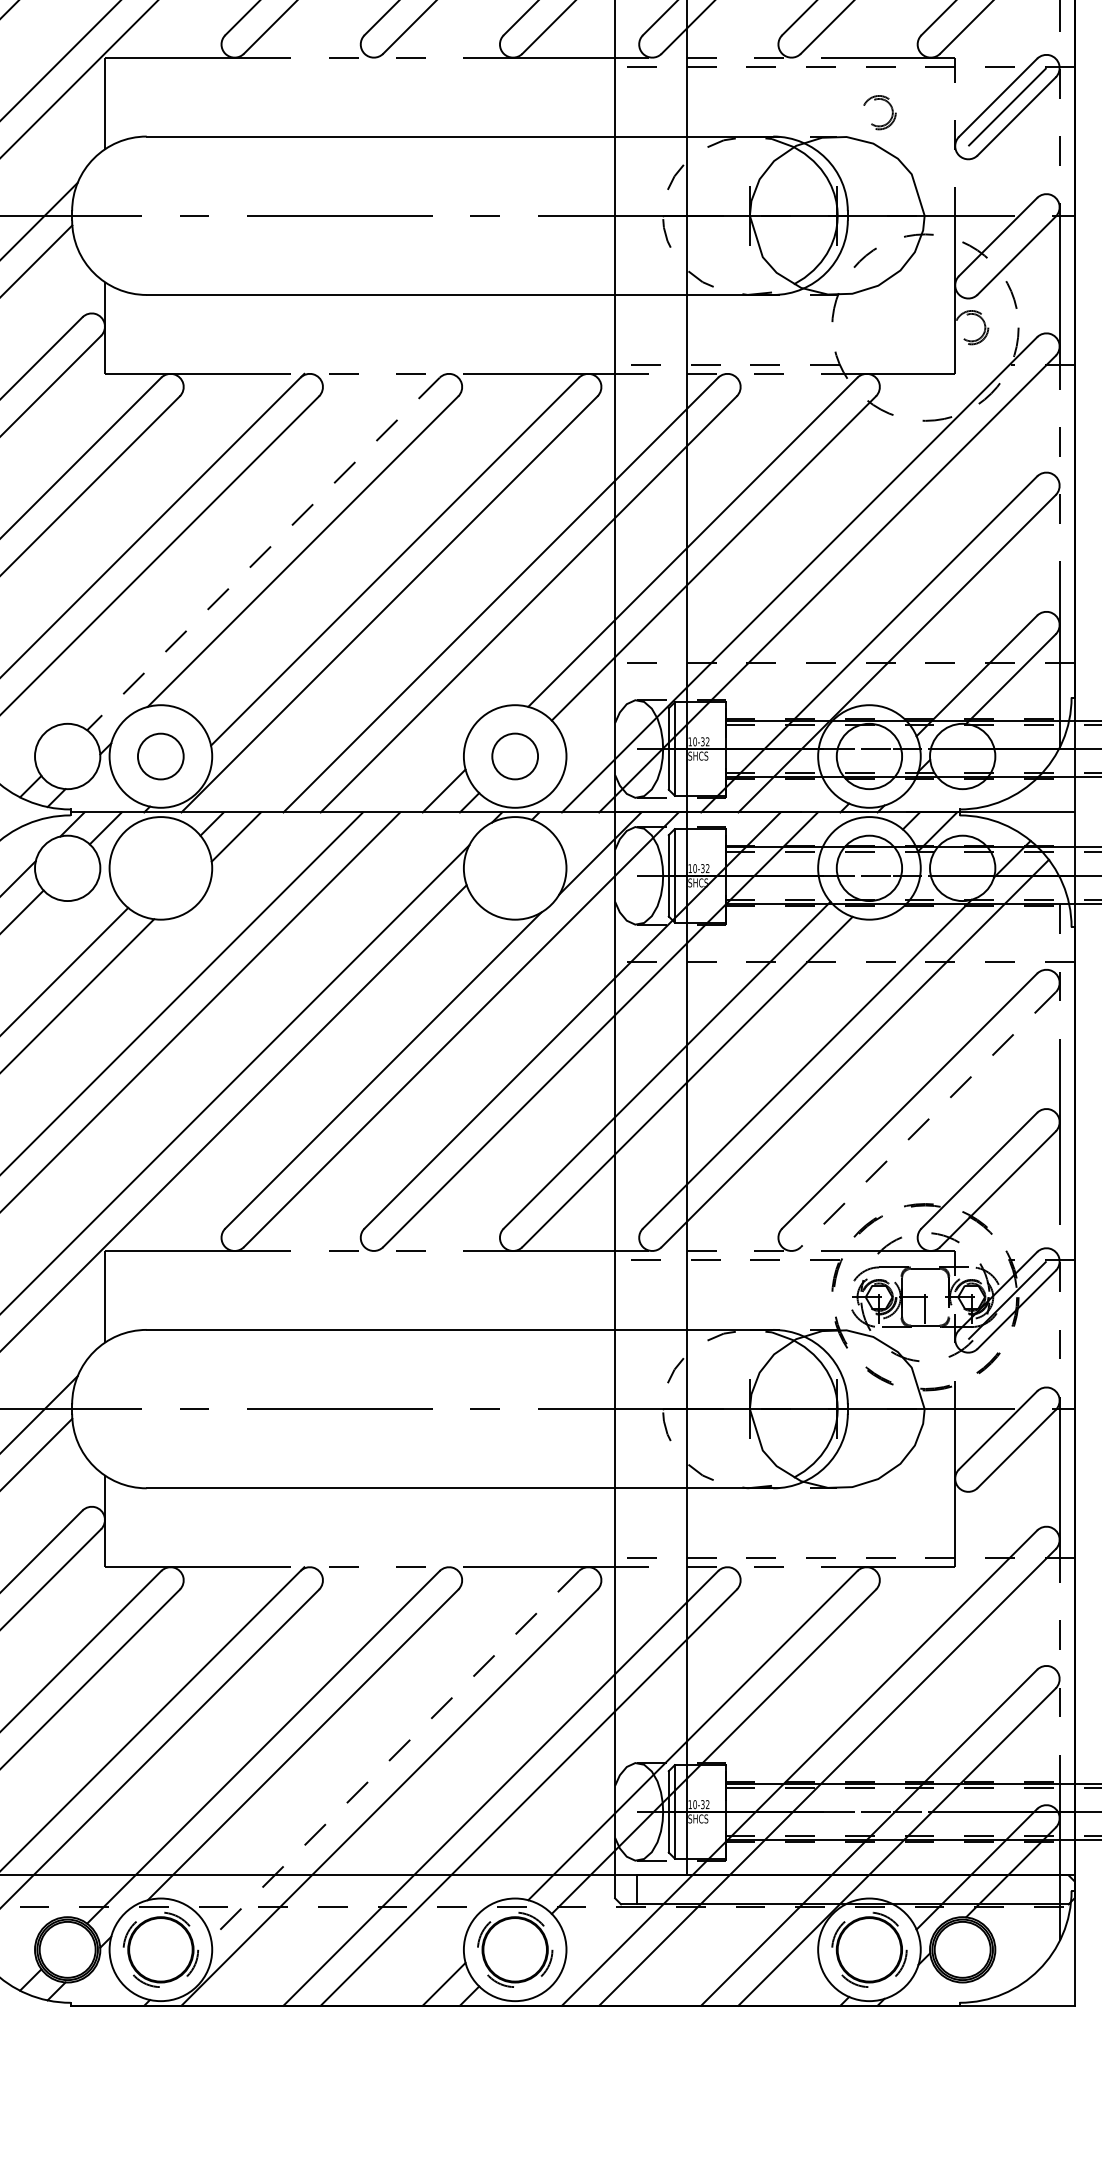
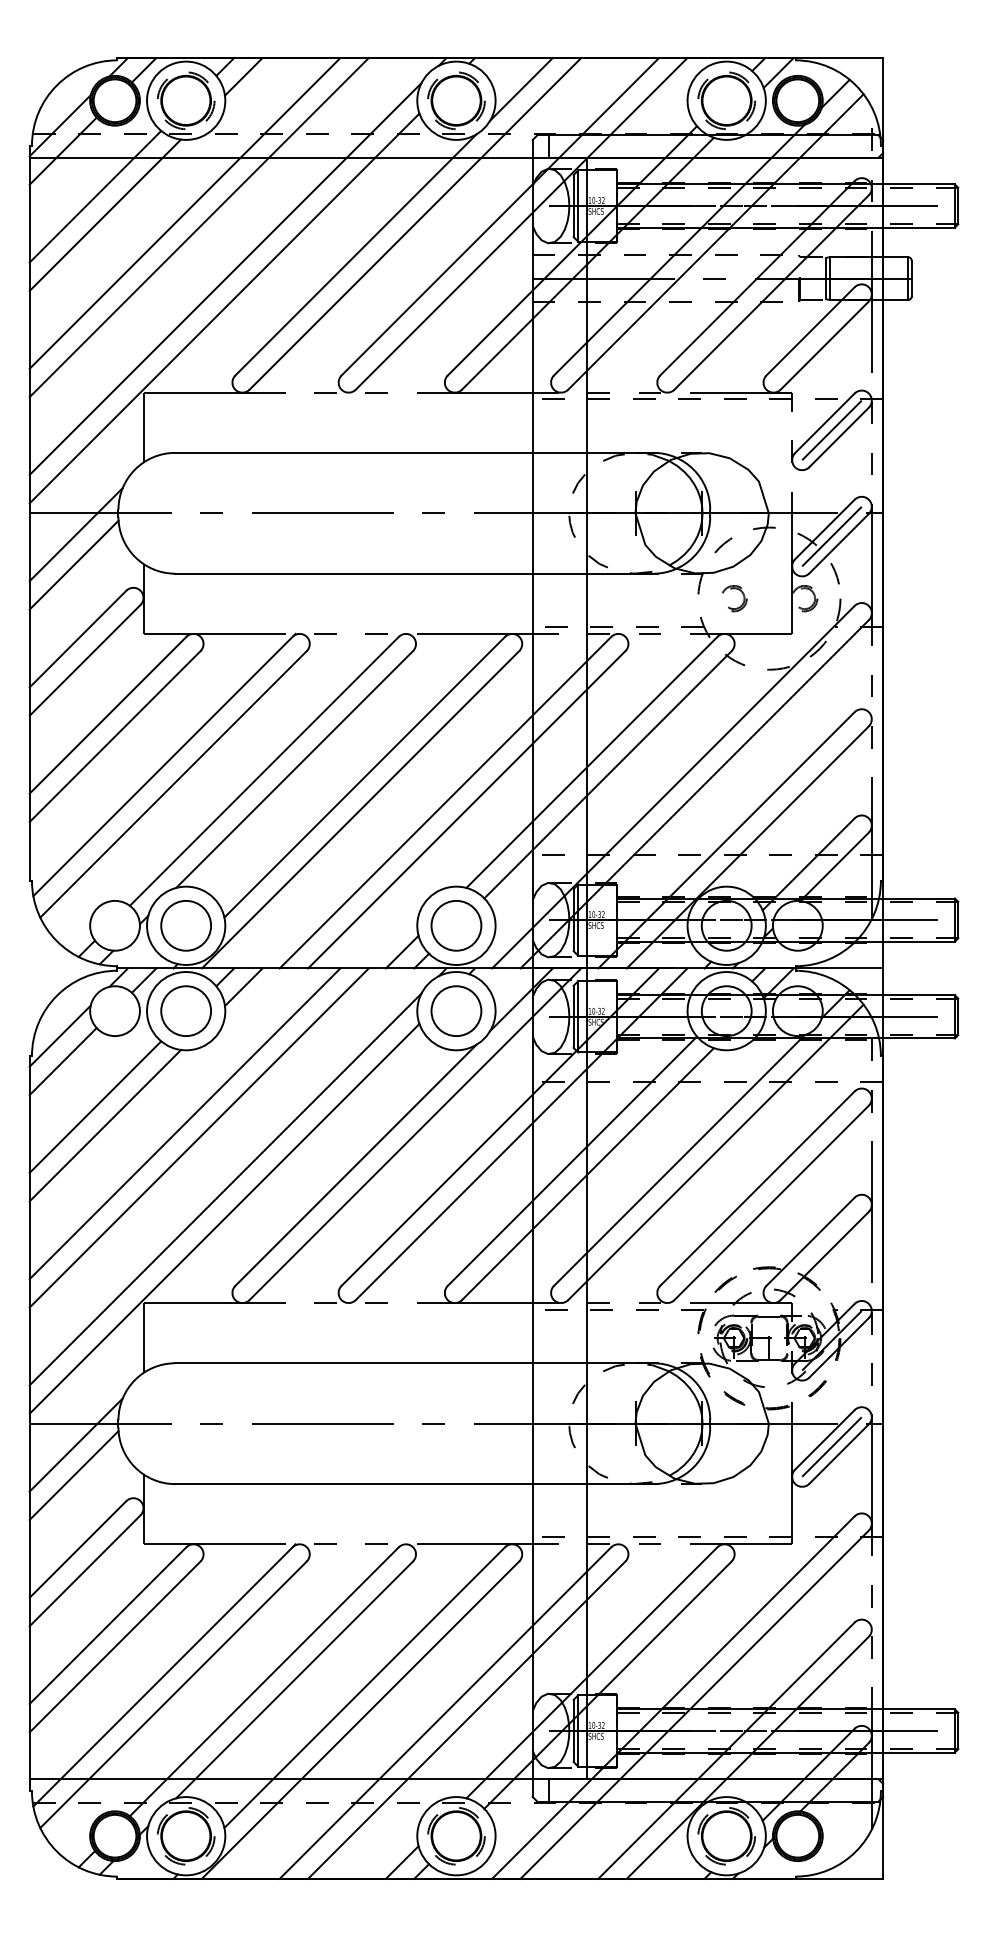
part: (884, 101) -> (738, 590), moved
line: (1006, 246) -> (831, 536), added
line: (263, 554) -> (264, 771), dashed -> solid
circle: (160, 756) -> (185, 925), size x1.43
circle: (515, 756) -> (456, 925), size x1.43
circle: (160, 867) -> (185, 1010), added
circle: (515, 867) -> (456, 1010), added
line: (928, 1119) -> (771, 1202), dashed -> solid
line: (1006, 1439) -> (831, 1446), added
line: (394, 1754) -> (364, 1687), dashed -> solid

